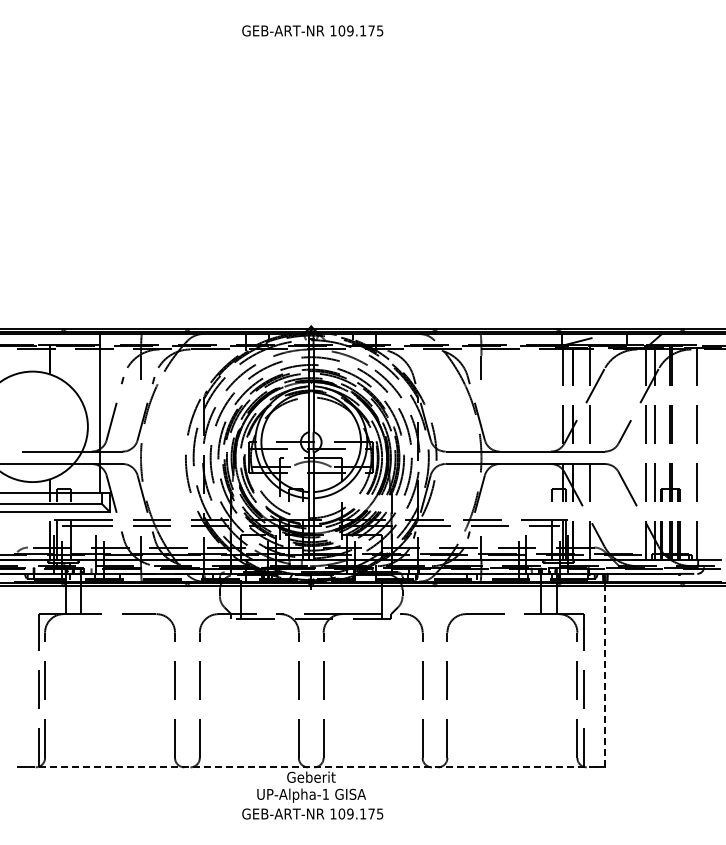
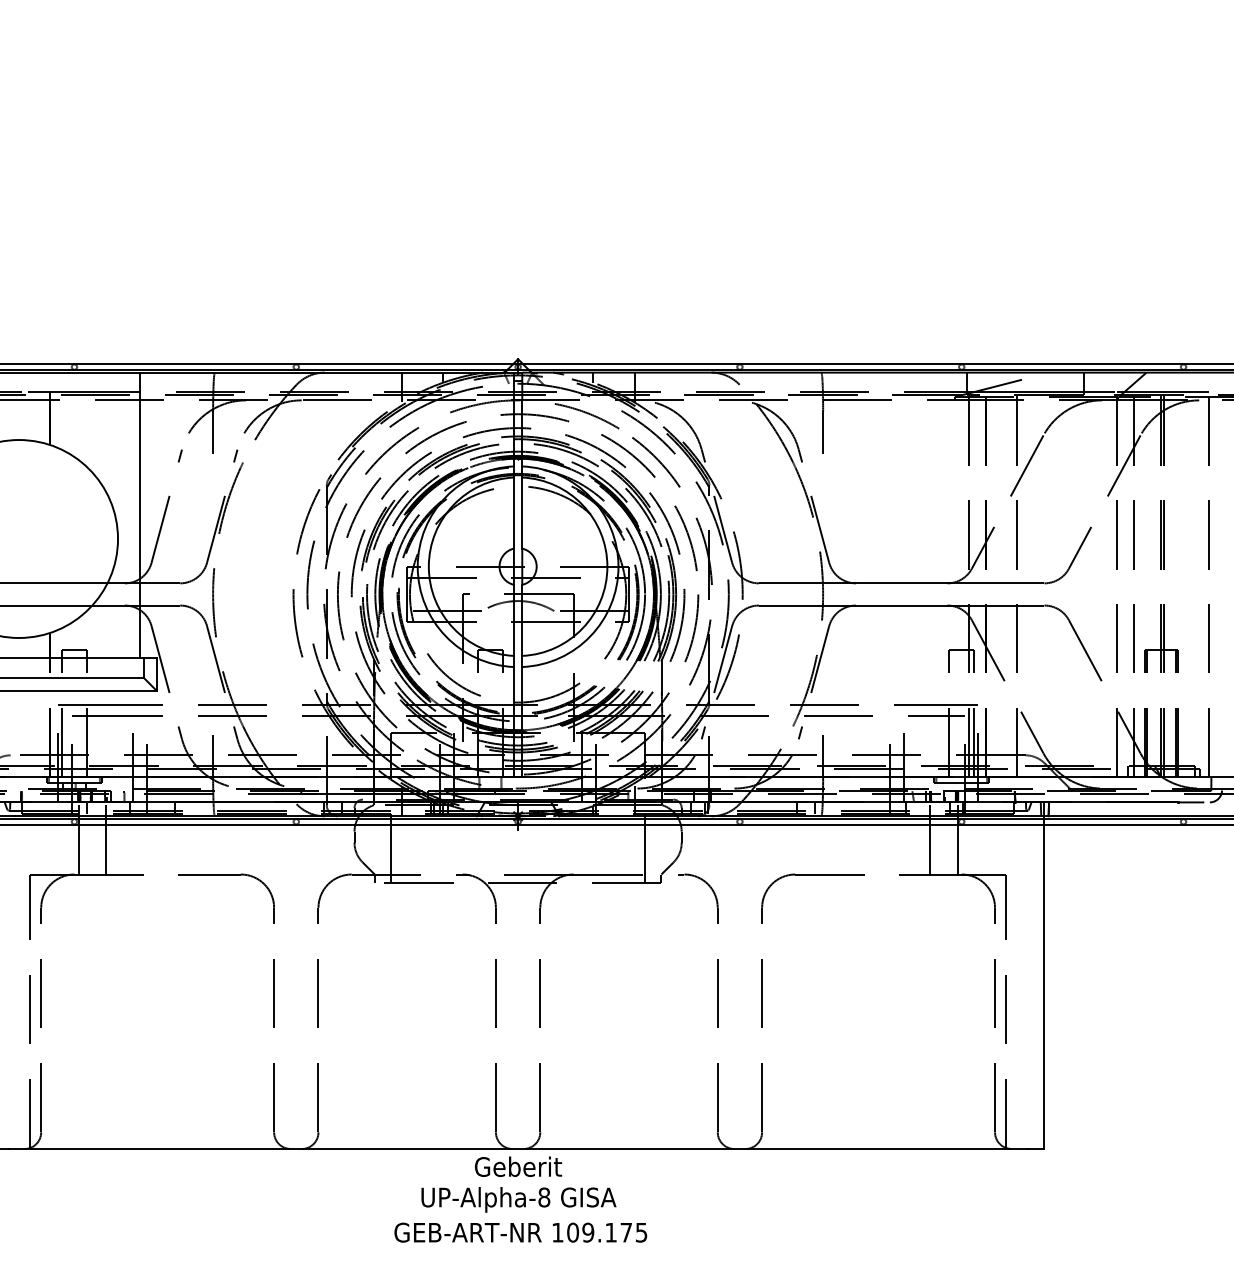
line: (604, 676) -> (1043, 986), dashed -> solid
line: (310, 767) -> (516, 1149), dashed -> solid
text: (325, 793) -> (543, 1195), UP-Alpha-1 -> UP-Alpha-8

